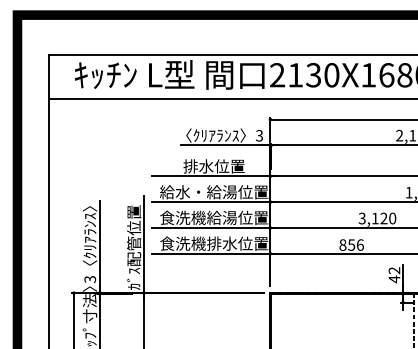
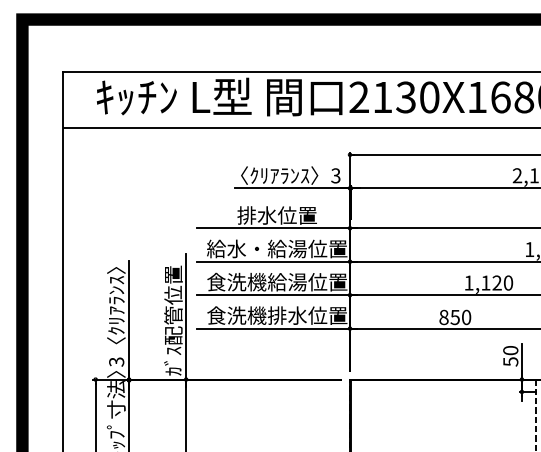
text: (361, 218) -> (468, 282), 3,120 -> 1,120
text: (360, 244) -> (466, 316), 856 -> 850
text: (394, 275) -> (510, 356), 42 -> 50

